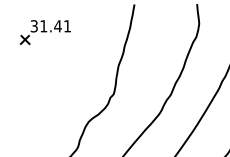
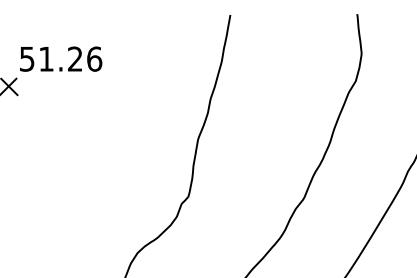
text: (51, 26) -> (62, 59), 31.41 -> 51.26

